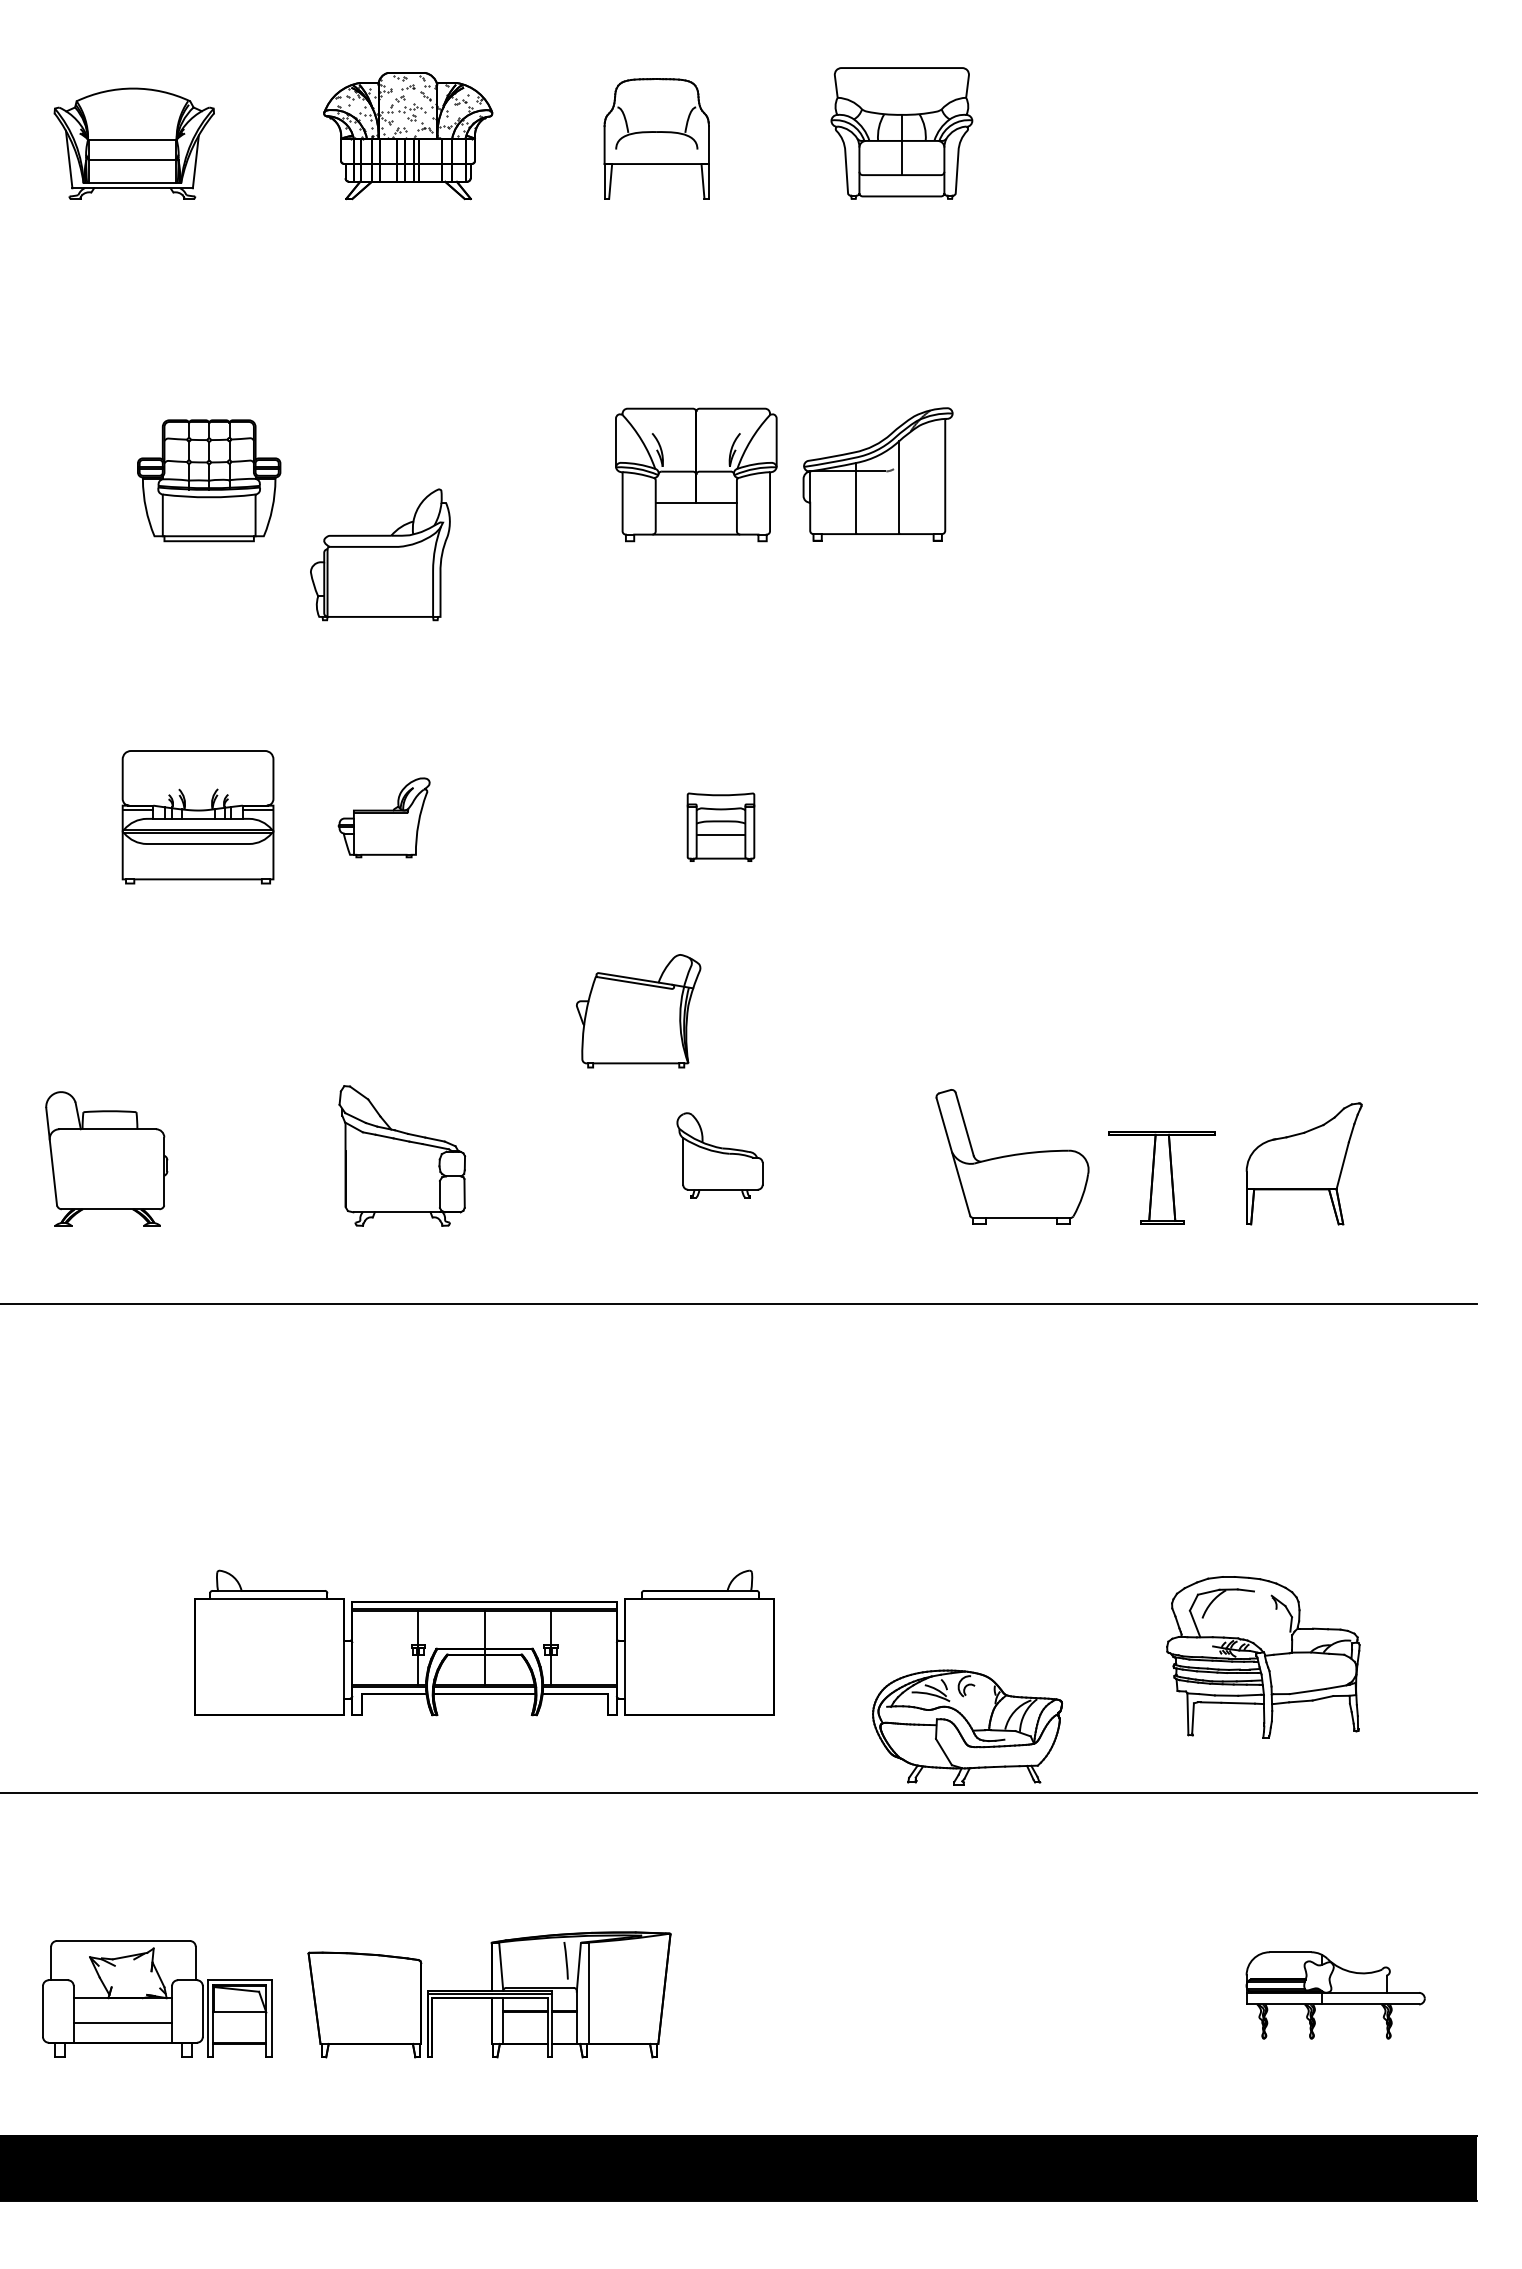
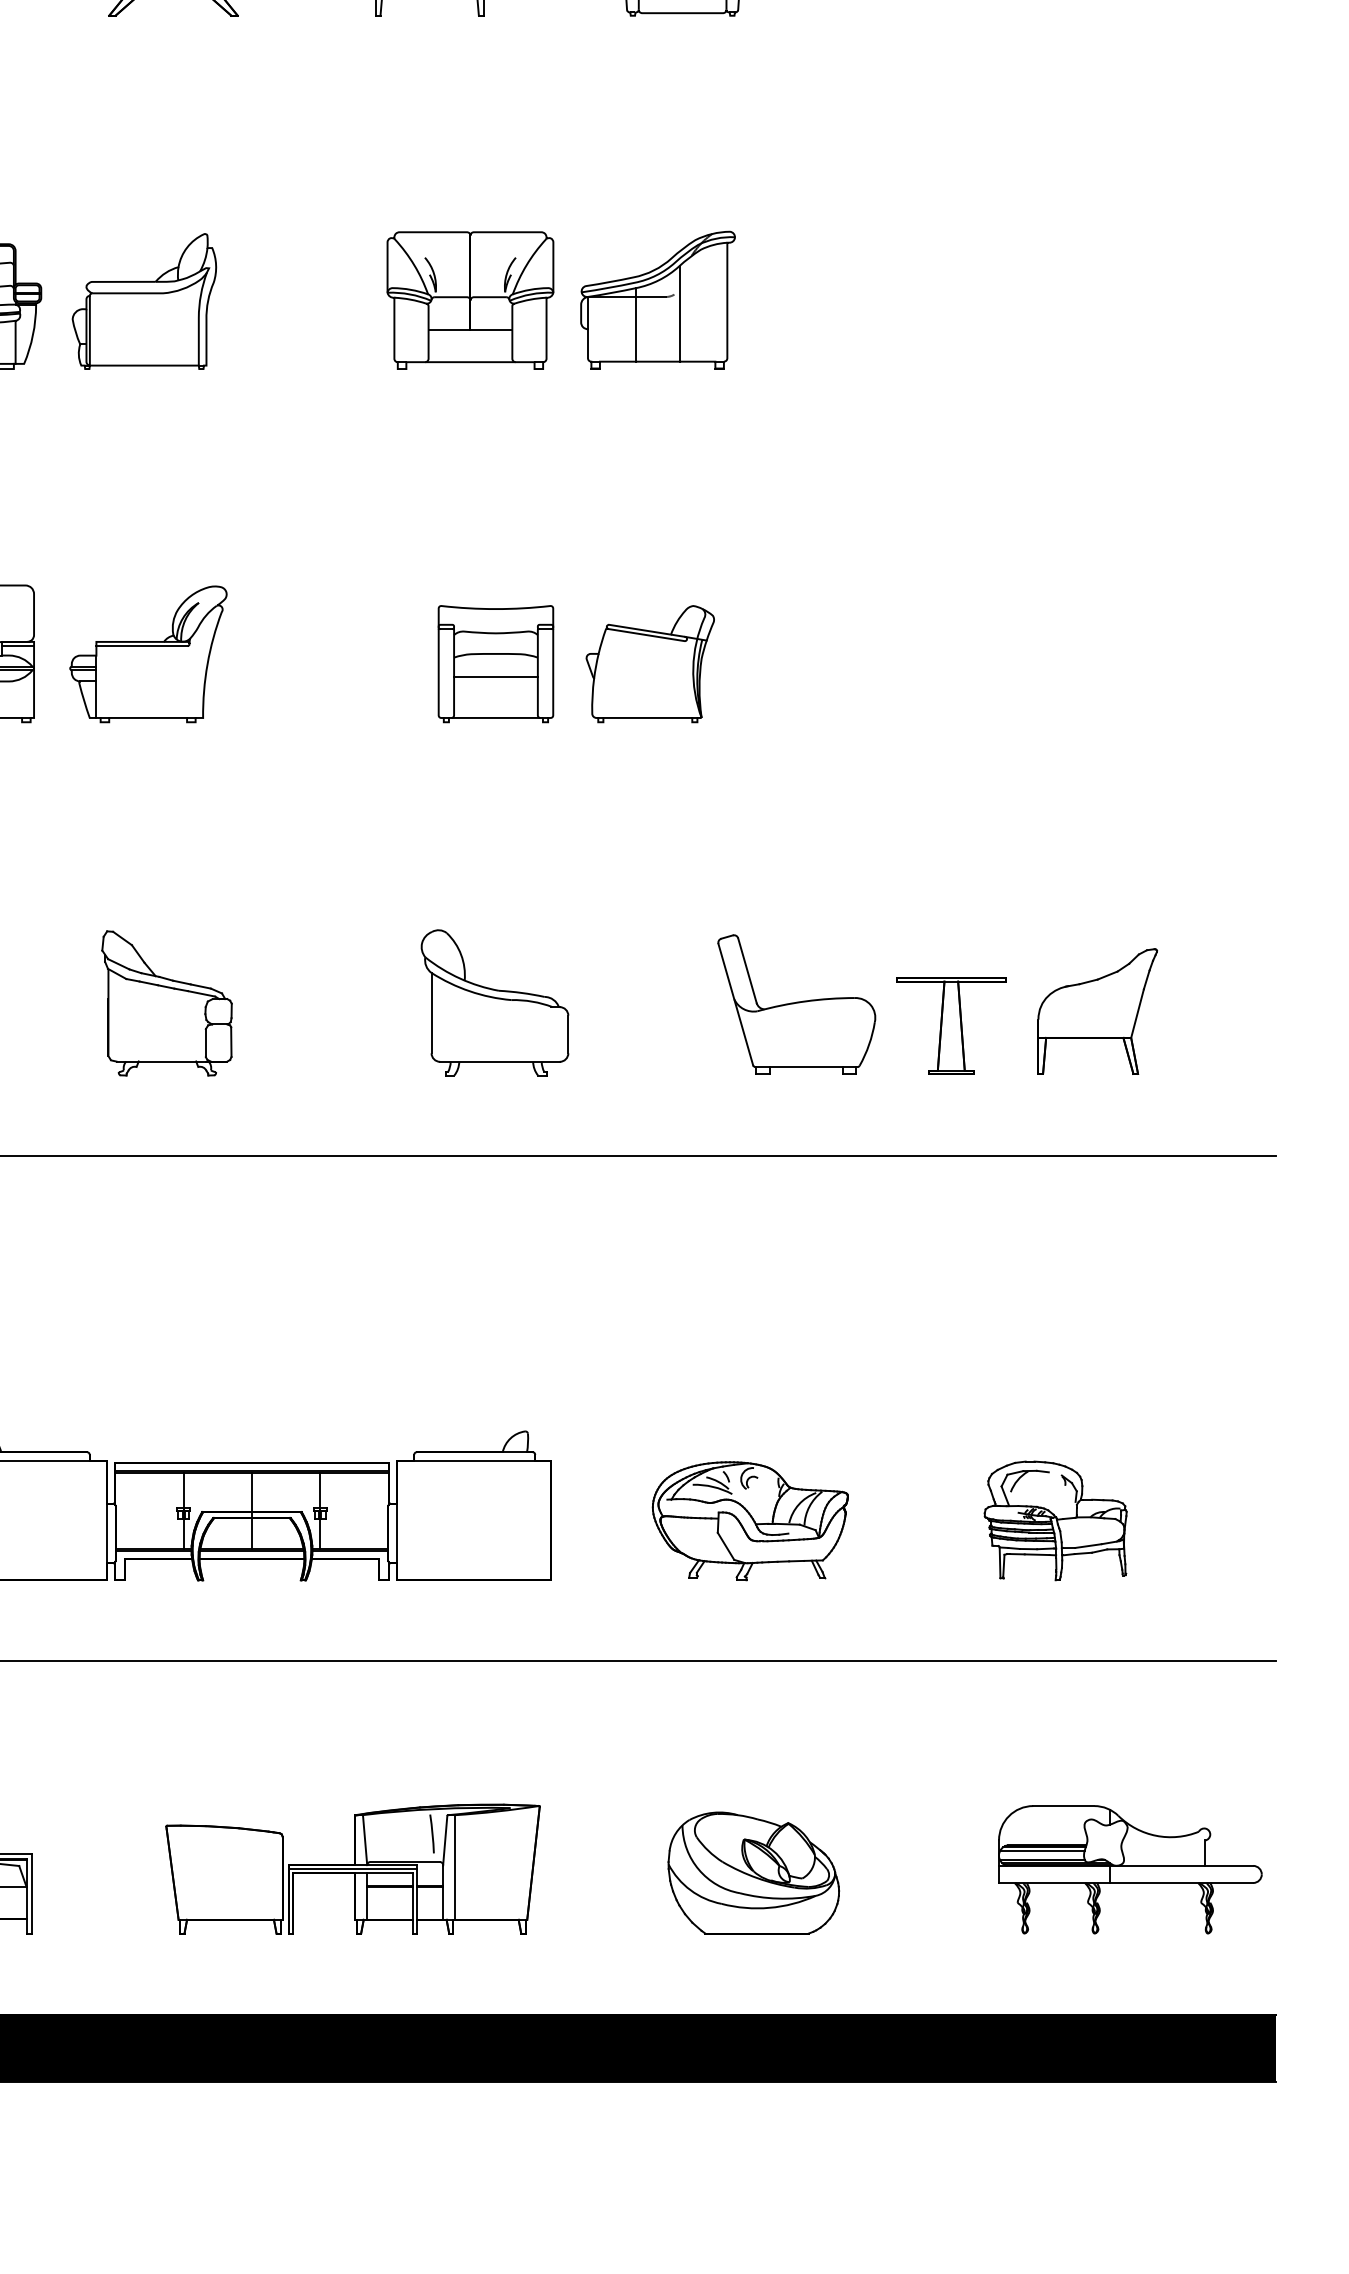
part: (380, 554) -> (144, 301), moved
part: (383, 817) -> (147, 654), size x1.67
part: (720, 827) -> (495, 664), size x1.67
part: (638, 1011) -> (650, 664), moved
part: (719, 1155) -> (494, 1002), size x1.67
part: (1263, 1657) -> (1055, 1521), size x0.71
part: (967, 1727) -> (750, 1521), moved
part: (489, 1994) -> (353, 1868), moved
part: (1335, 1995) -> (1130, 1869), size x1.43
part: (970, 1998) -> (753, 1872), added

